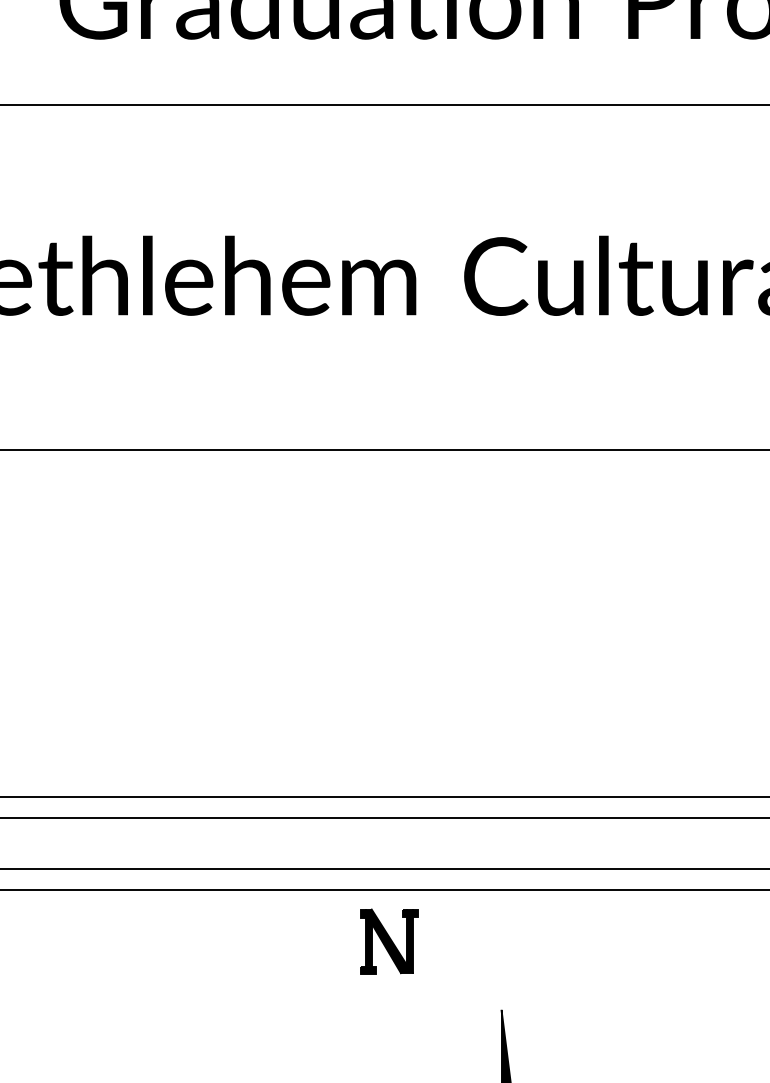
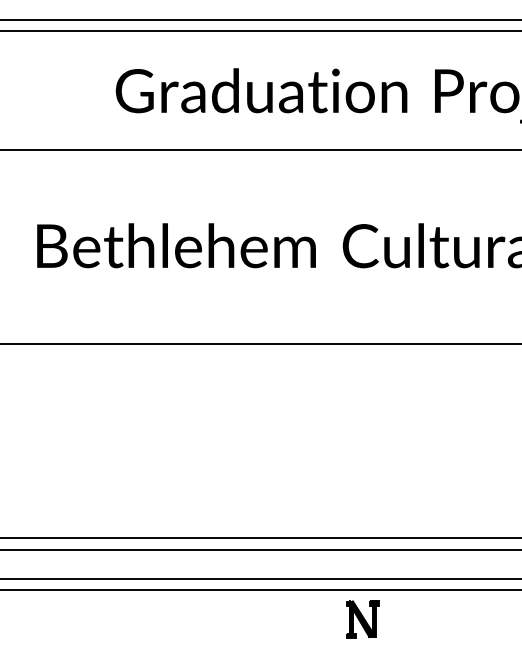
part: (388, 941) -> (362, 619), moved

